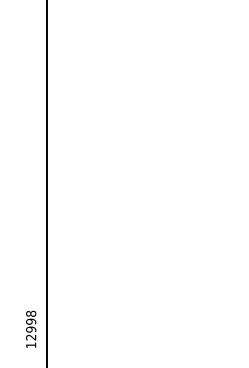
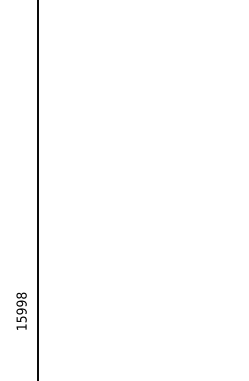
text: (31, 337) -> (21, 319), 12998 -> 15998

